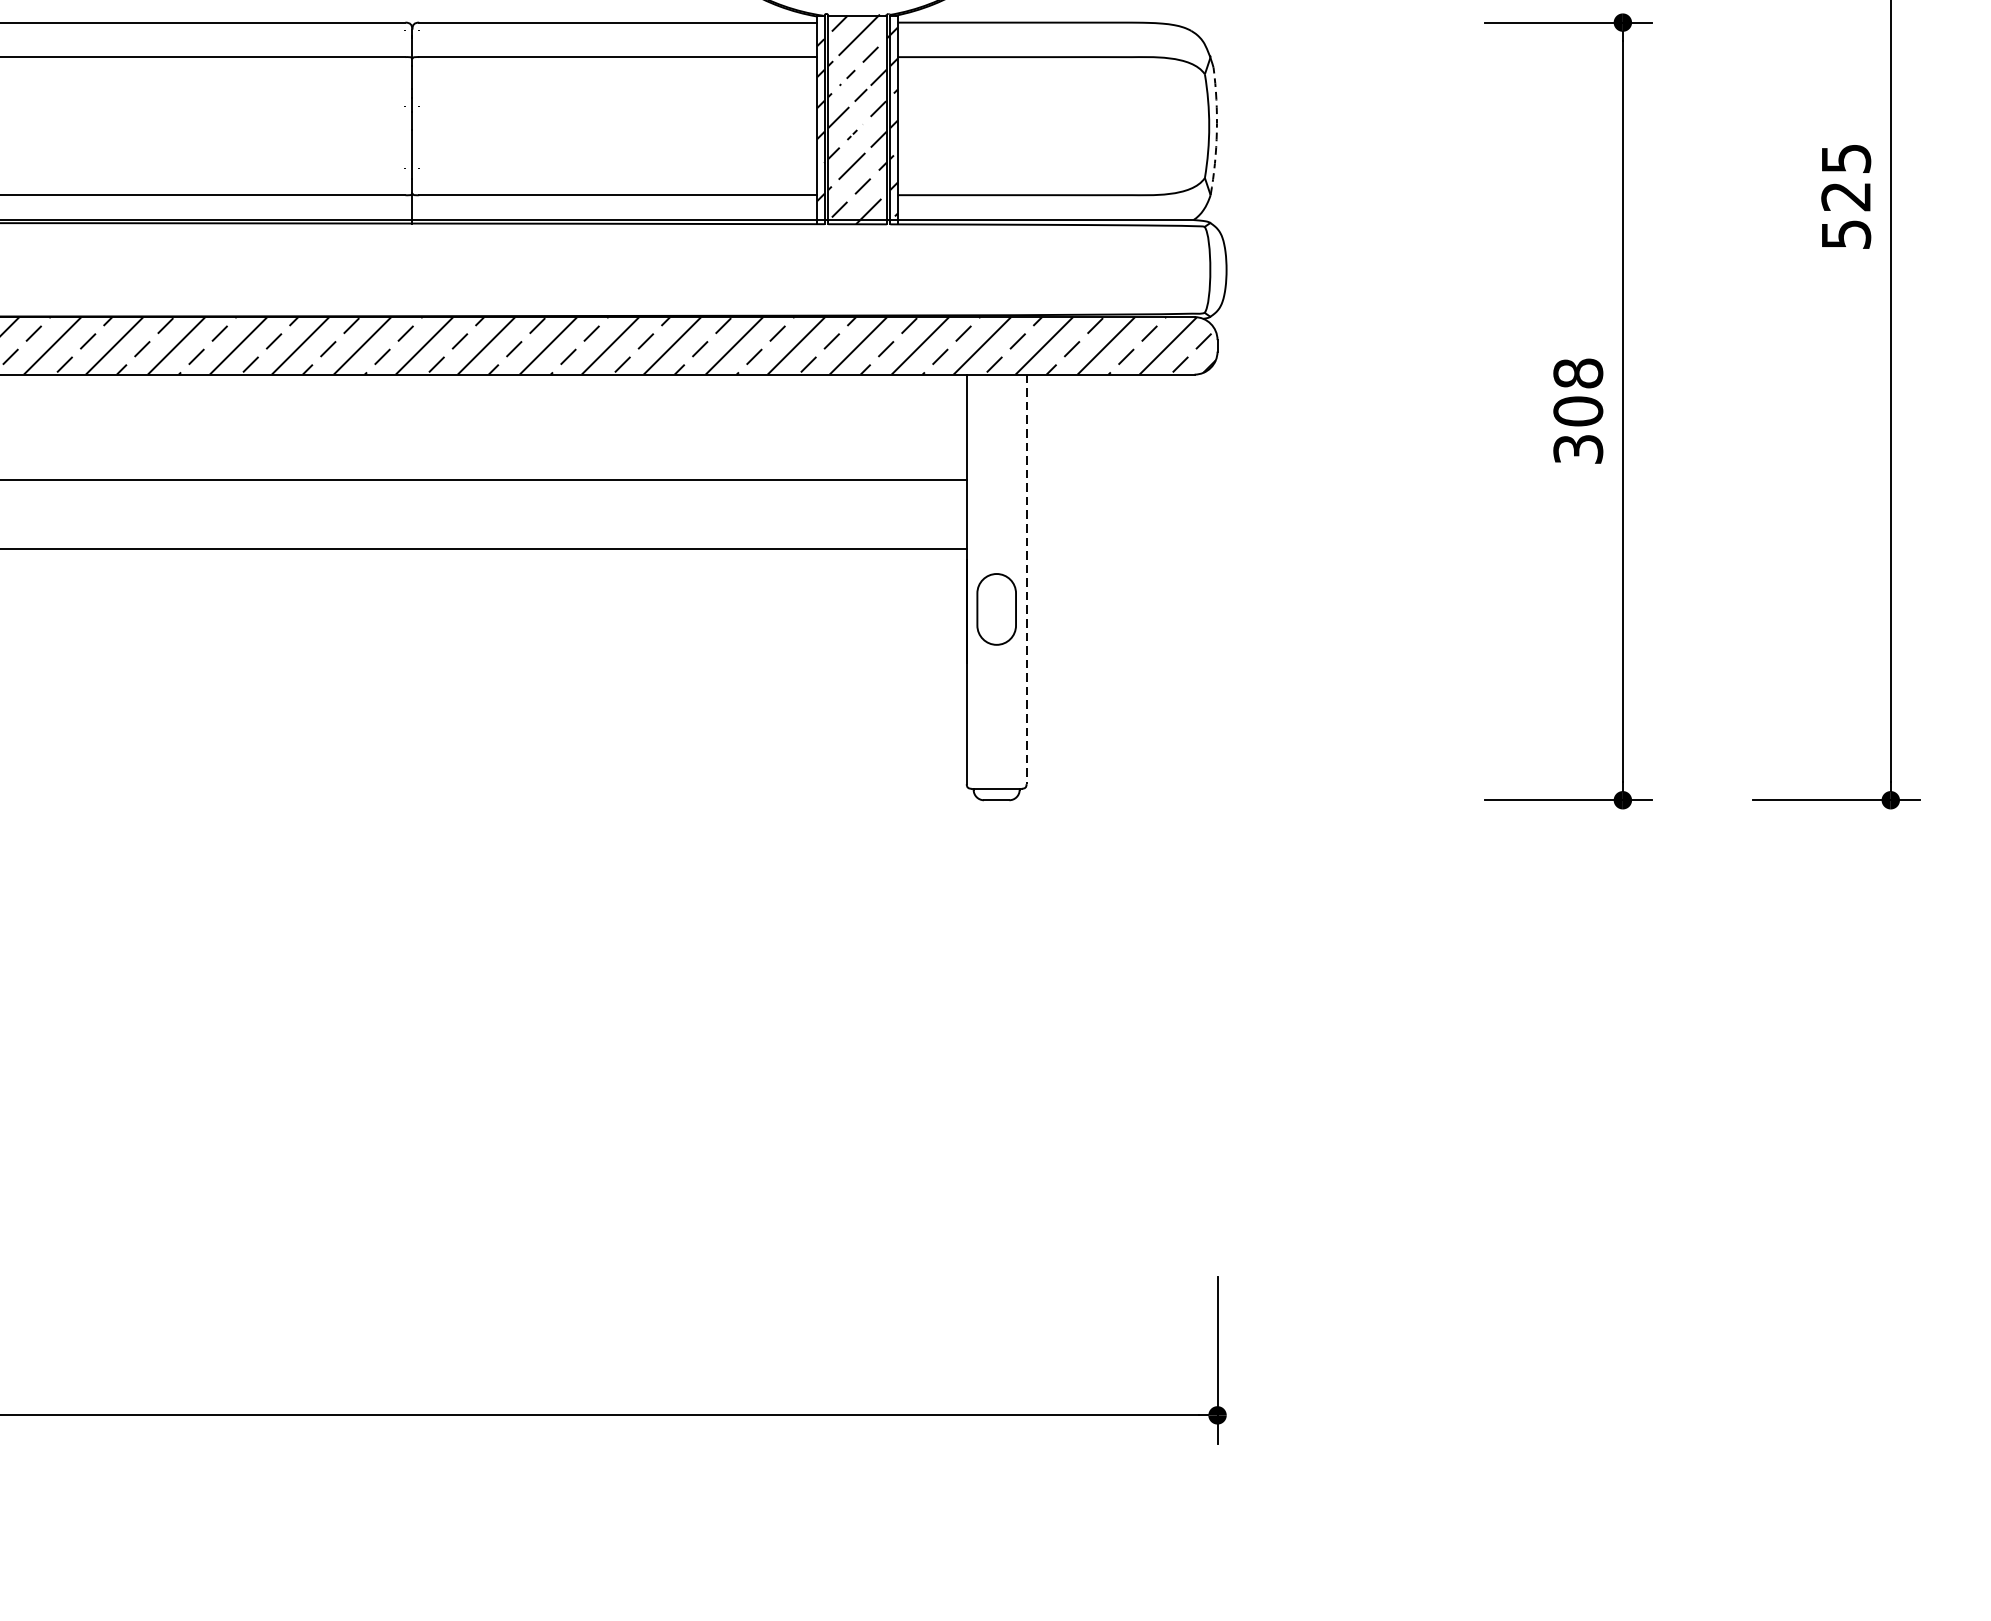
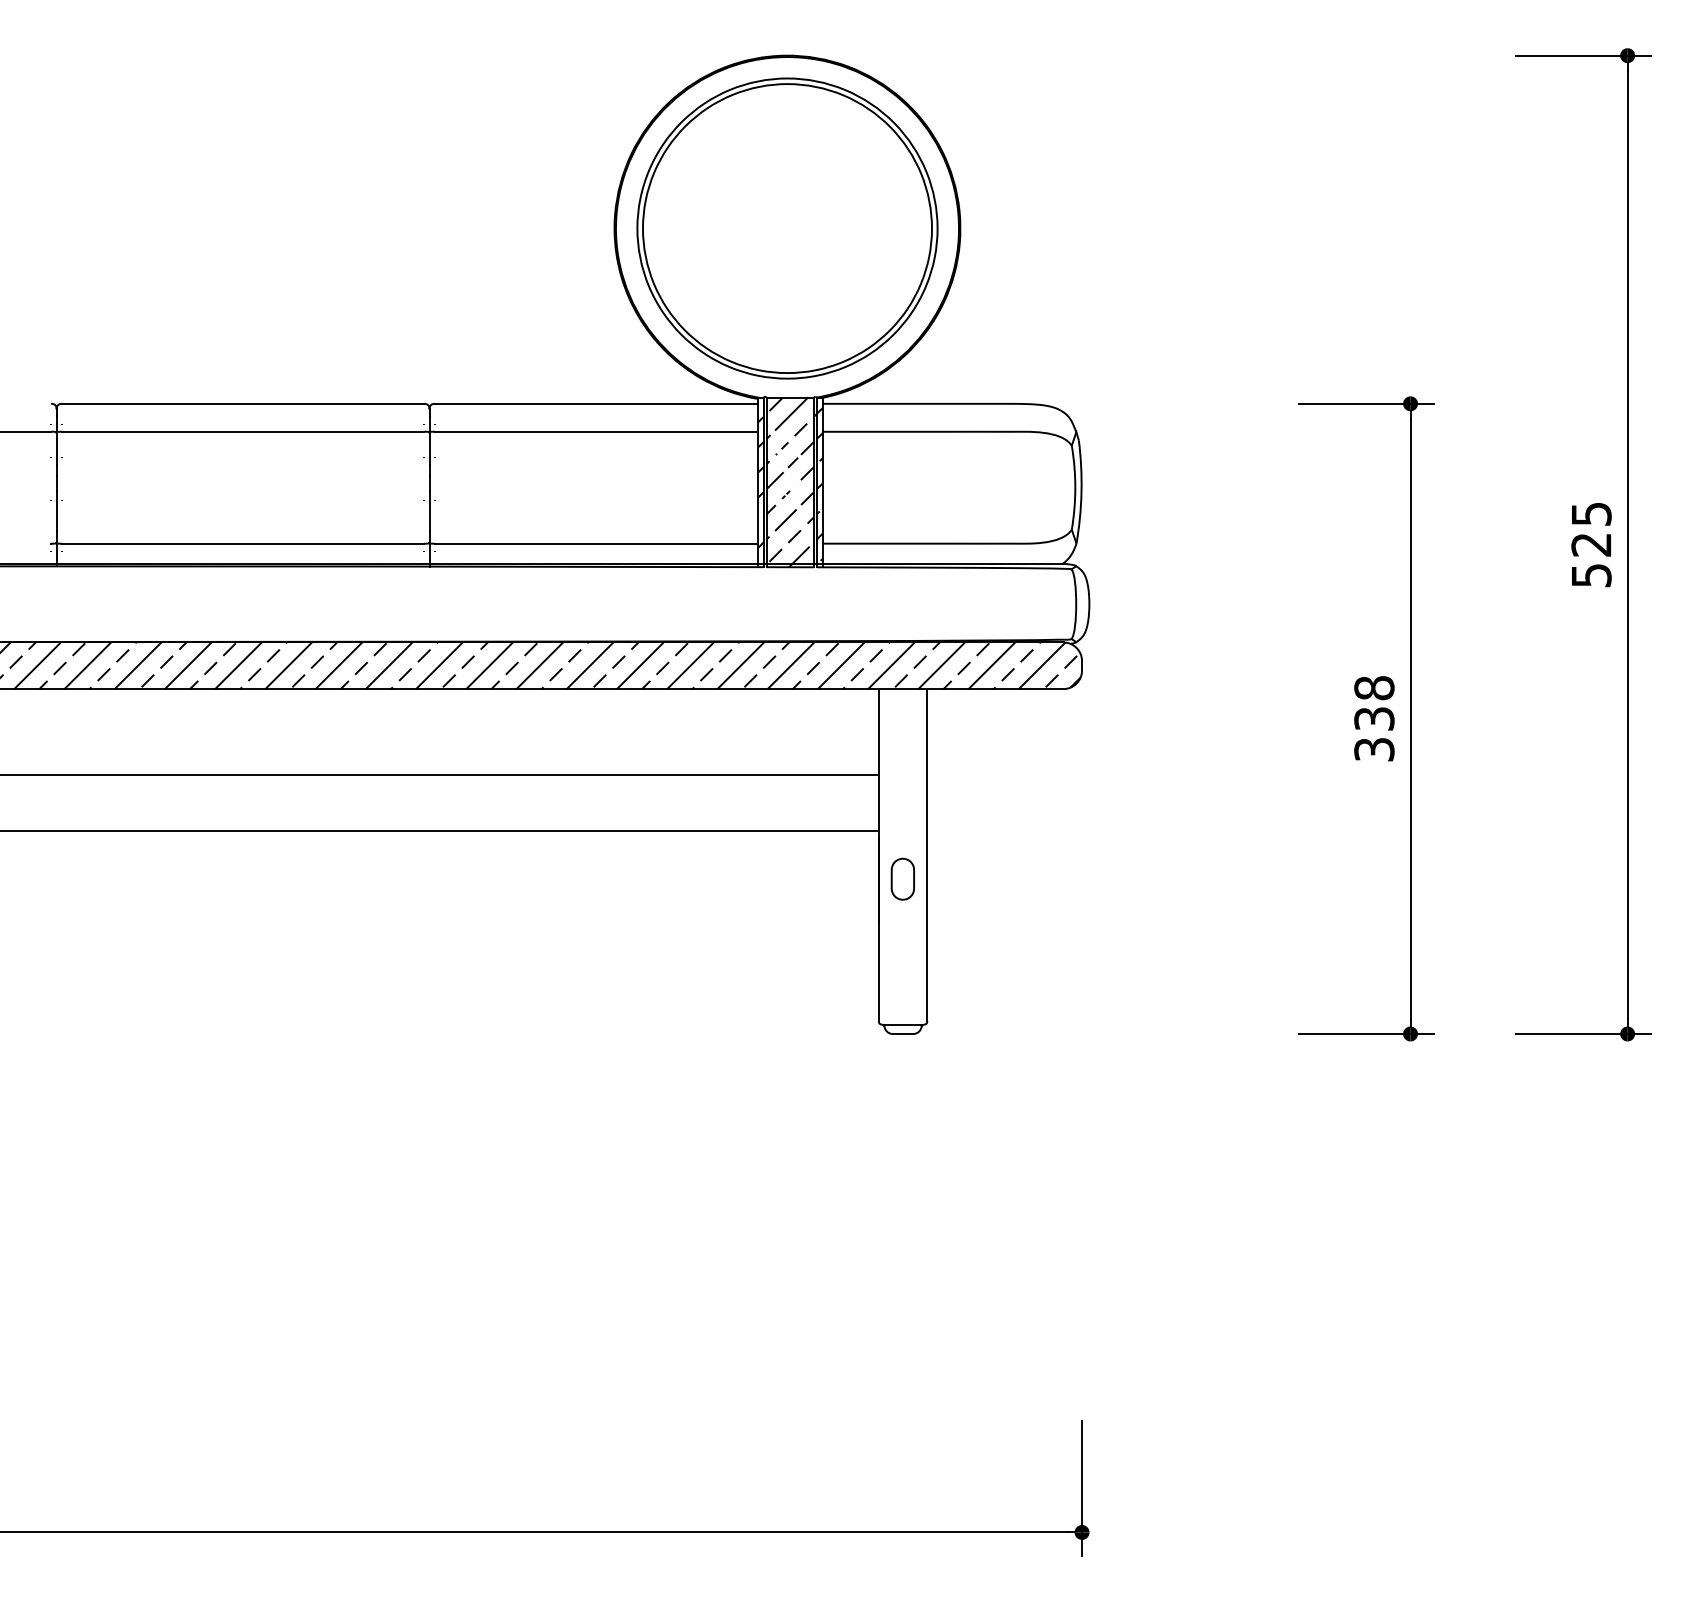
arc: (1216, 132) -> (1081, 492), dashed -> solid
text: (1578, 410) -> (1374, 718), 308 -> 338
line: (1026, 579) -> (927, 855), dashed -> solid
part: (995, 608) -> (902, 878), size x0.71

